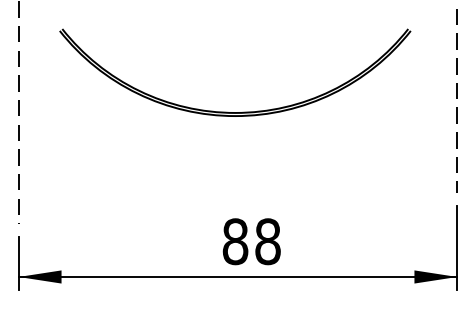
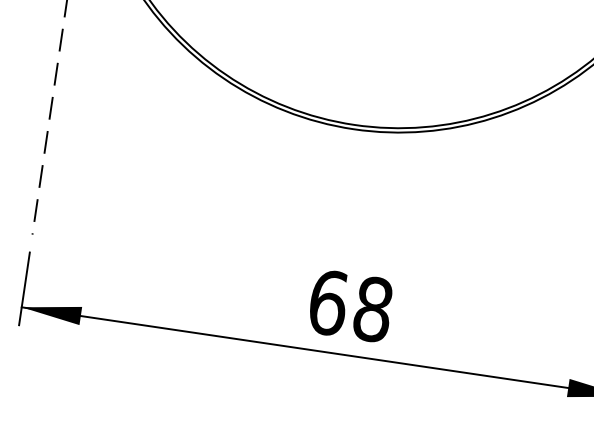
text: (235, 241) -> (328, 302), 88 -> 68

